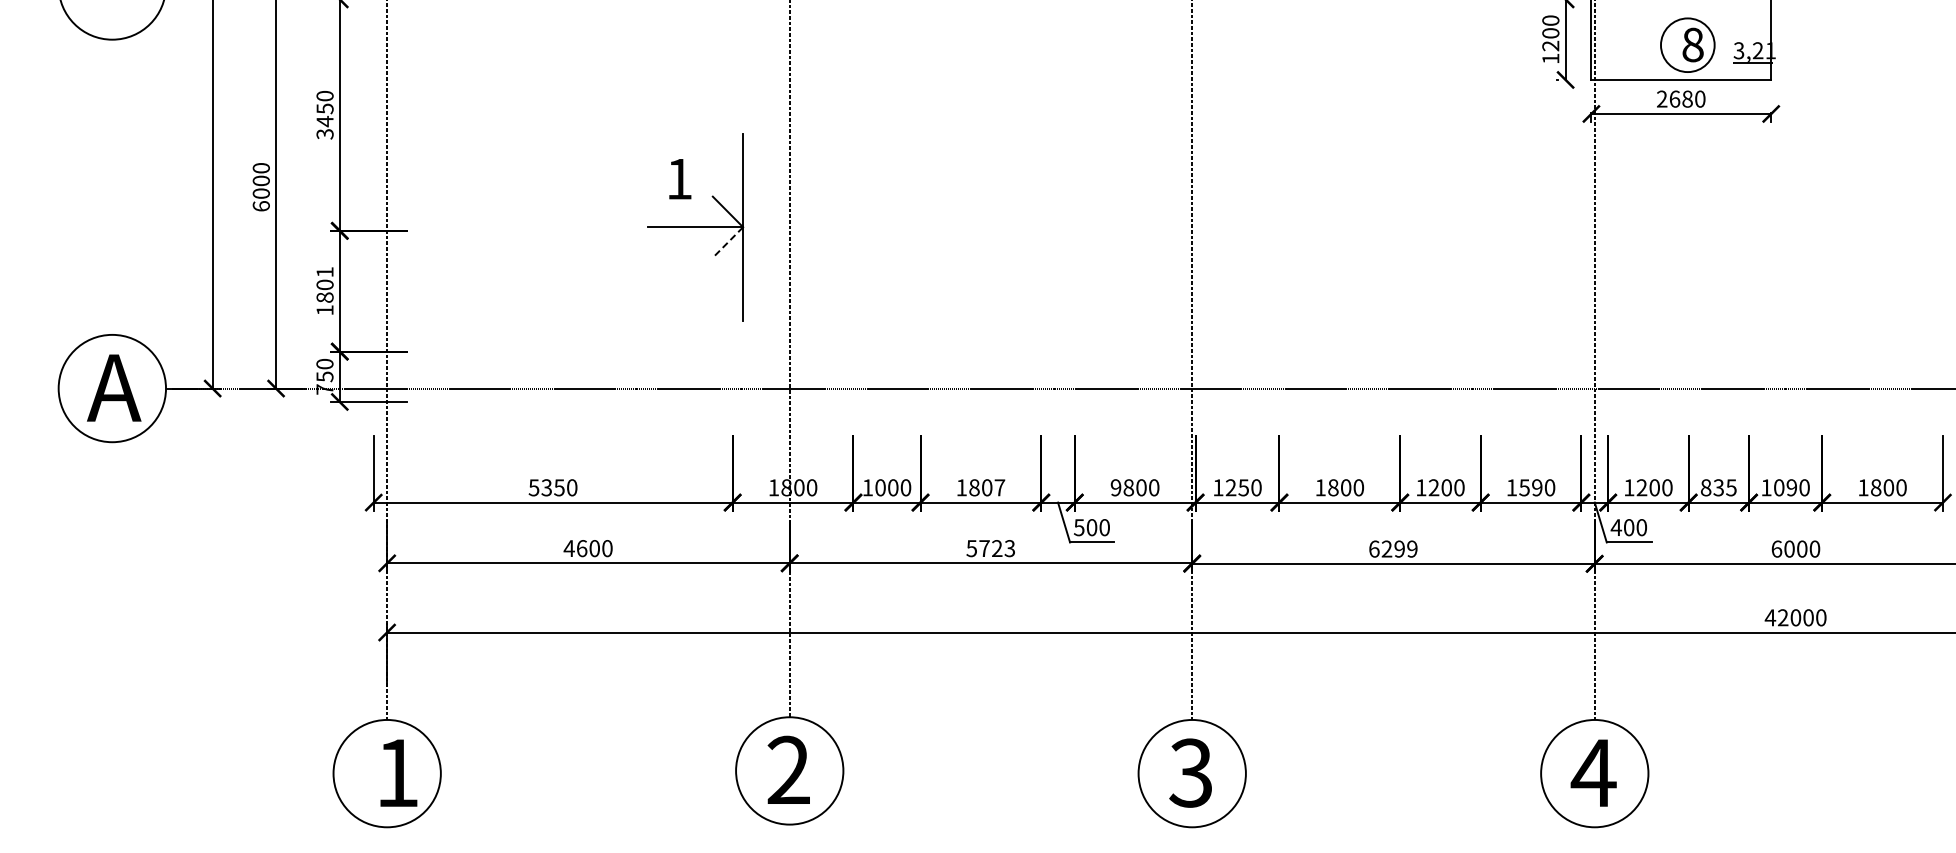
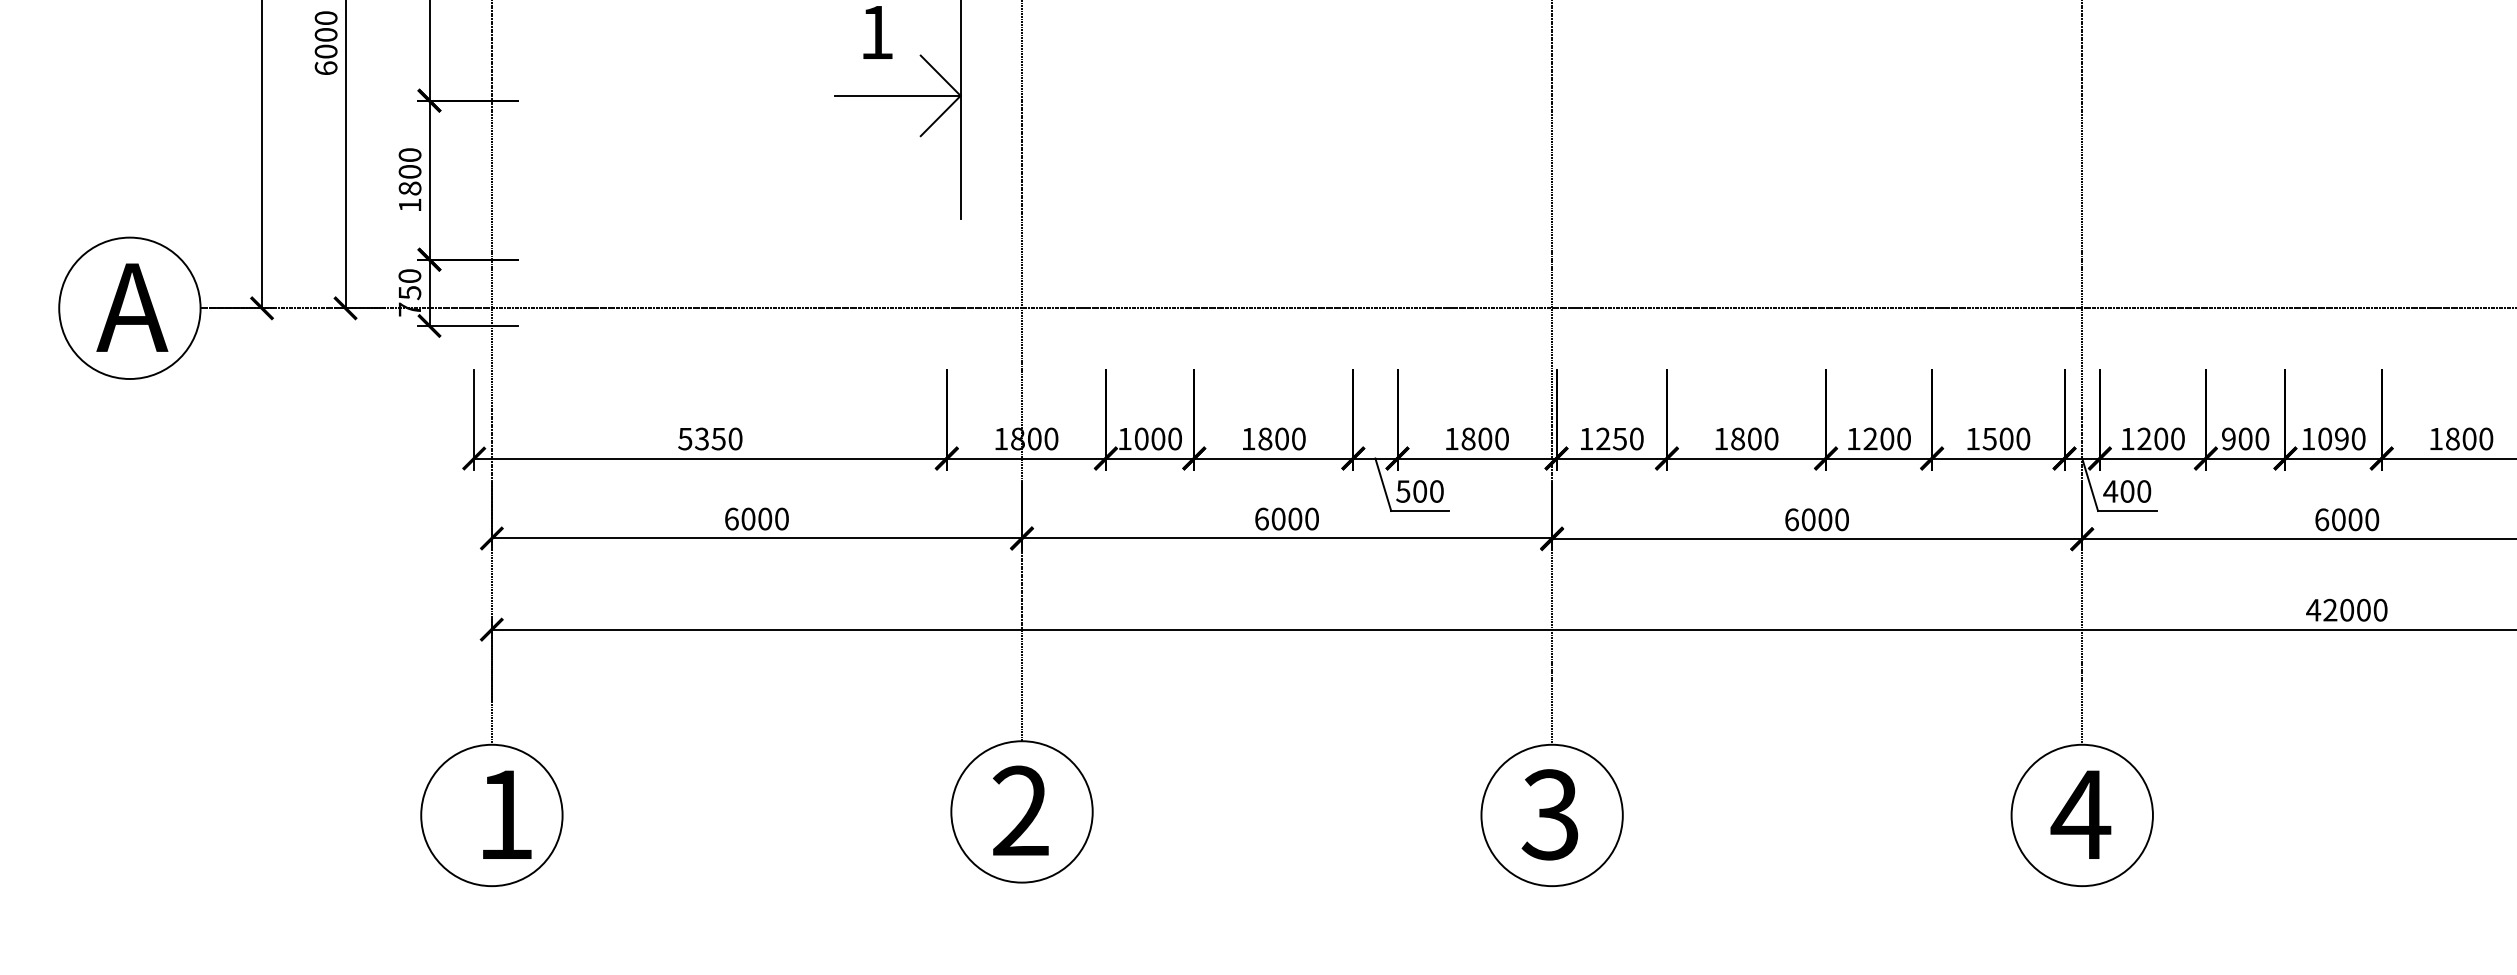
line: (728, 242) -> (941, 115), dashed -> solid
text: (324, 272) -> (409, 155), 1801 -> 1800
text: (999, 487) -> (1298, 438), 1807 -> 1800
text: (1115, 487) -> (1451, 438), 9800 -> 1800
text: (1537, 487) -> (2006, 438), 1590 -> 1500
text: (1718, 487) -> (2245, 438), 835 -> 900
text: (575, 548) -> (739, 518), 4600 -> 6000
text: (990, 548) -> (1286, 518), 5723 -> 6000
text: (1399, 548) -> (1825, 518), 6299 -> 6000

